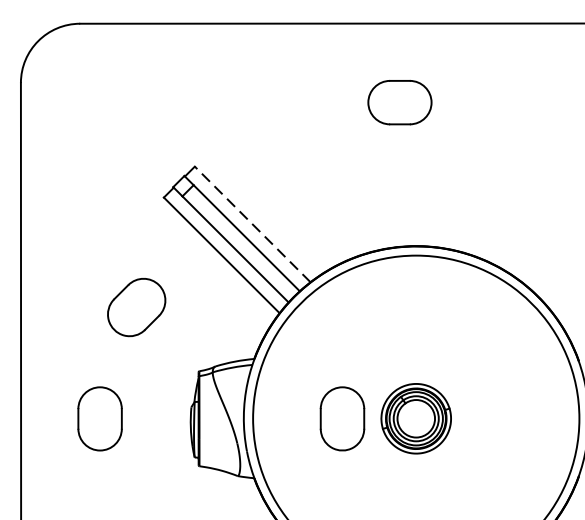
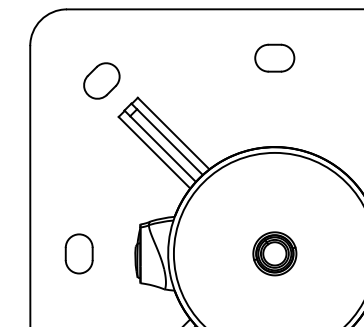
part: (399, 101) -> (274, 57), moved
line: (252, 224) -> (173, 133), dashed -> solid
part: (136, 306) -> (101, 80), moved
part: (341, 418) -> (228, 253), removed

